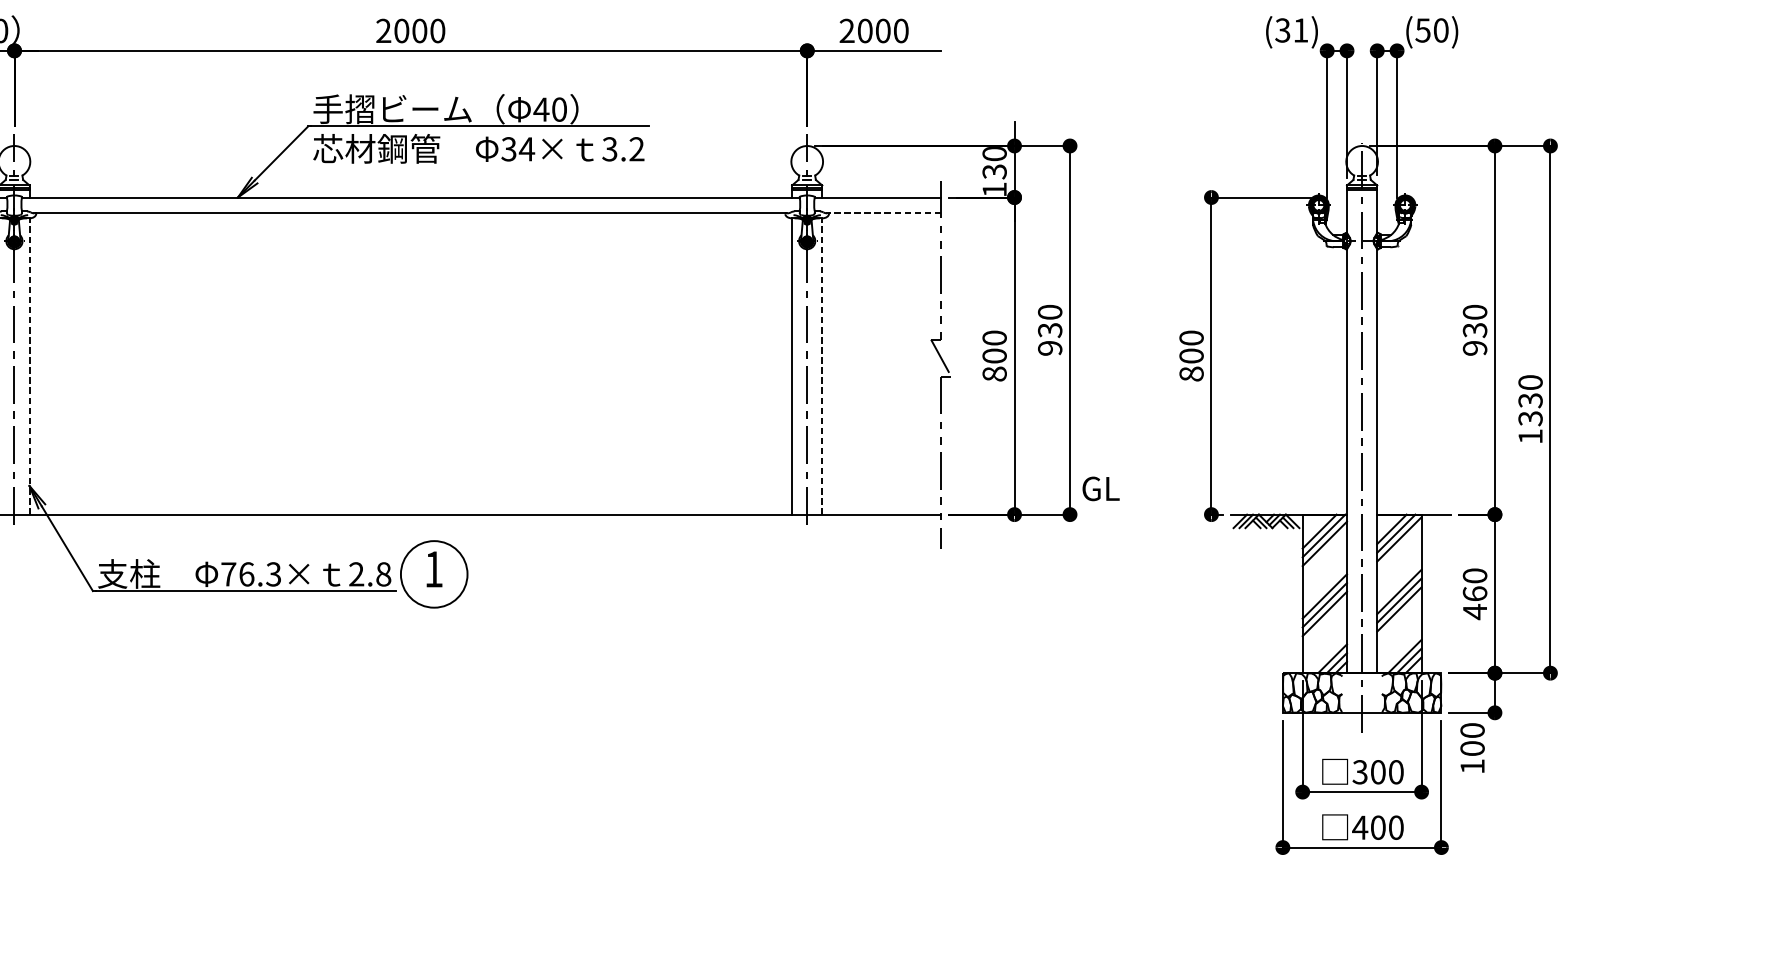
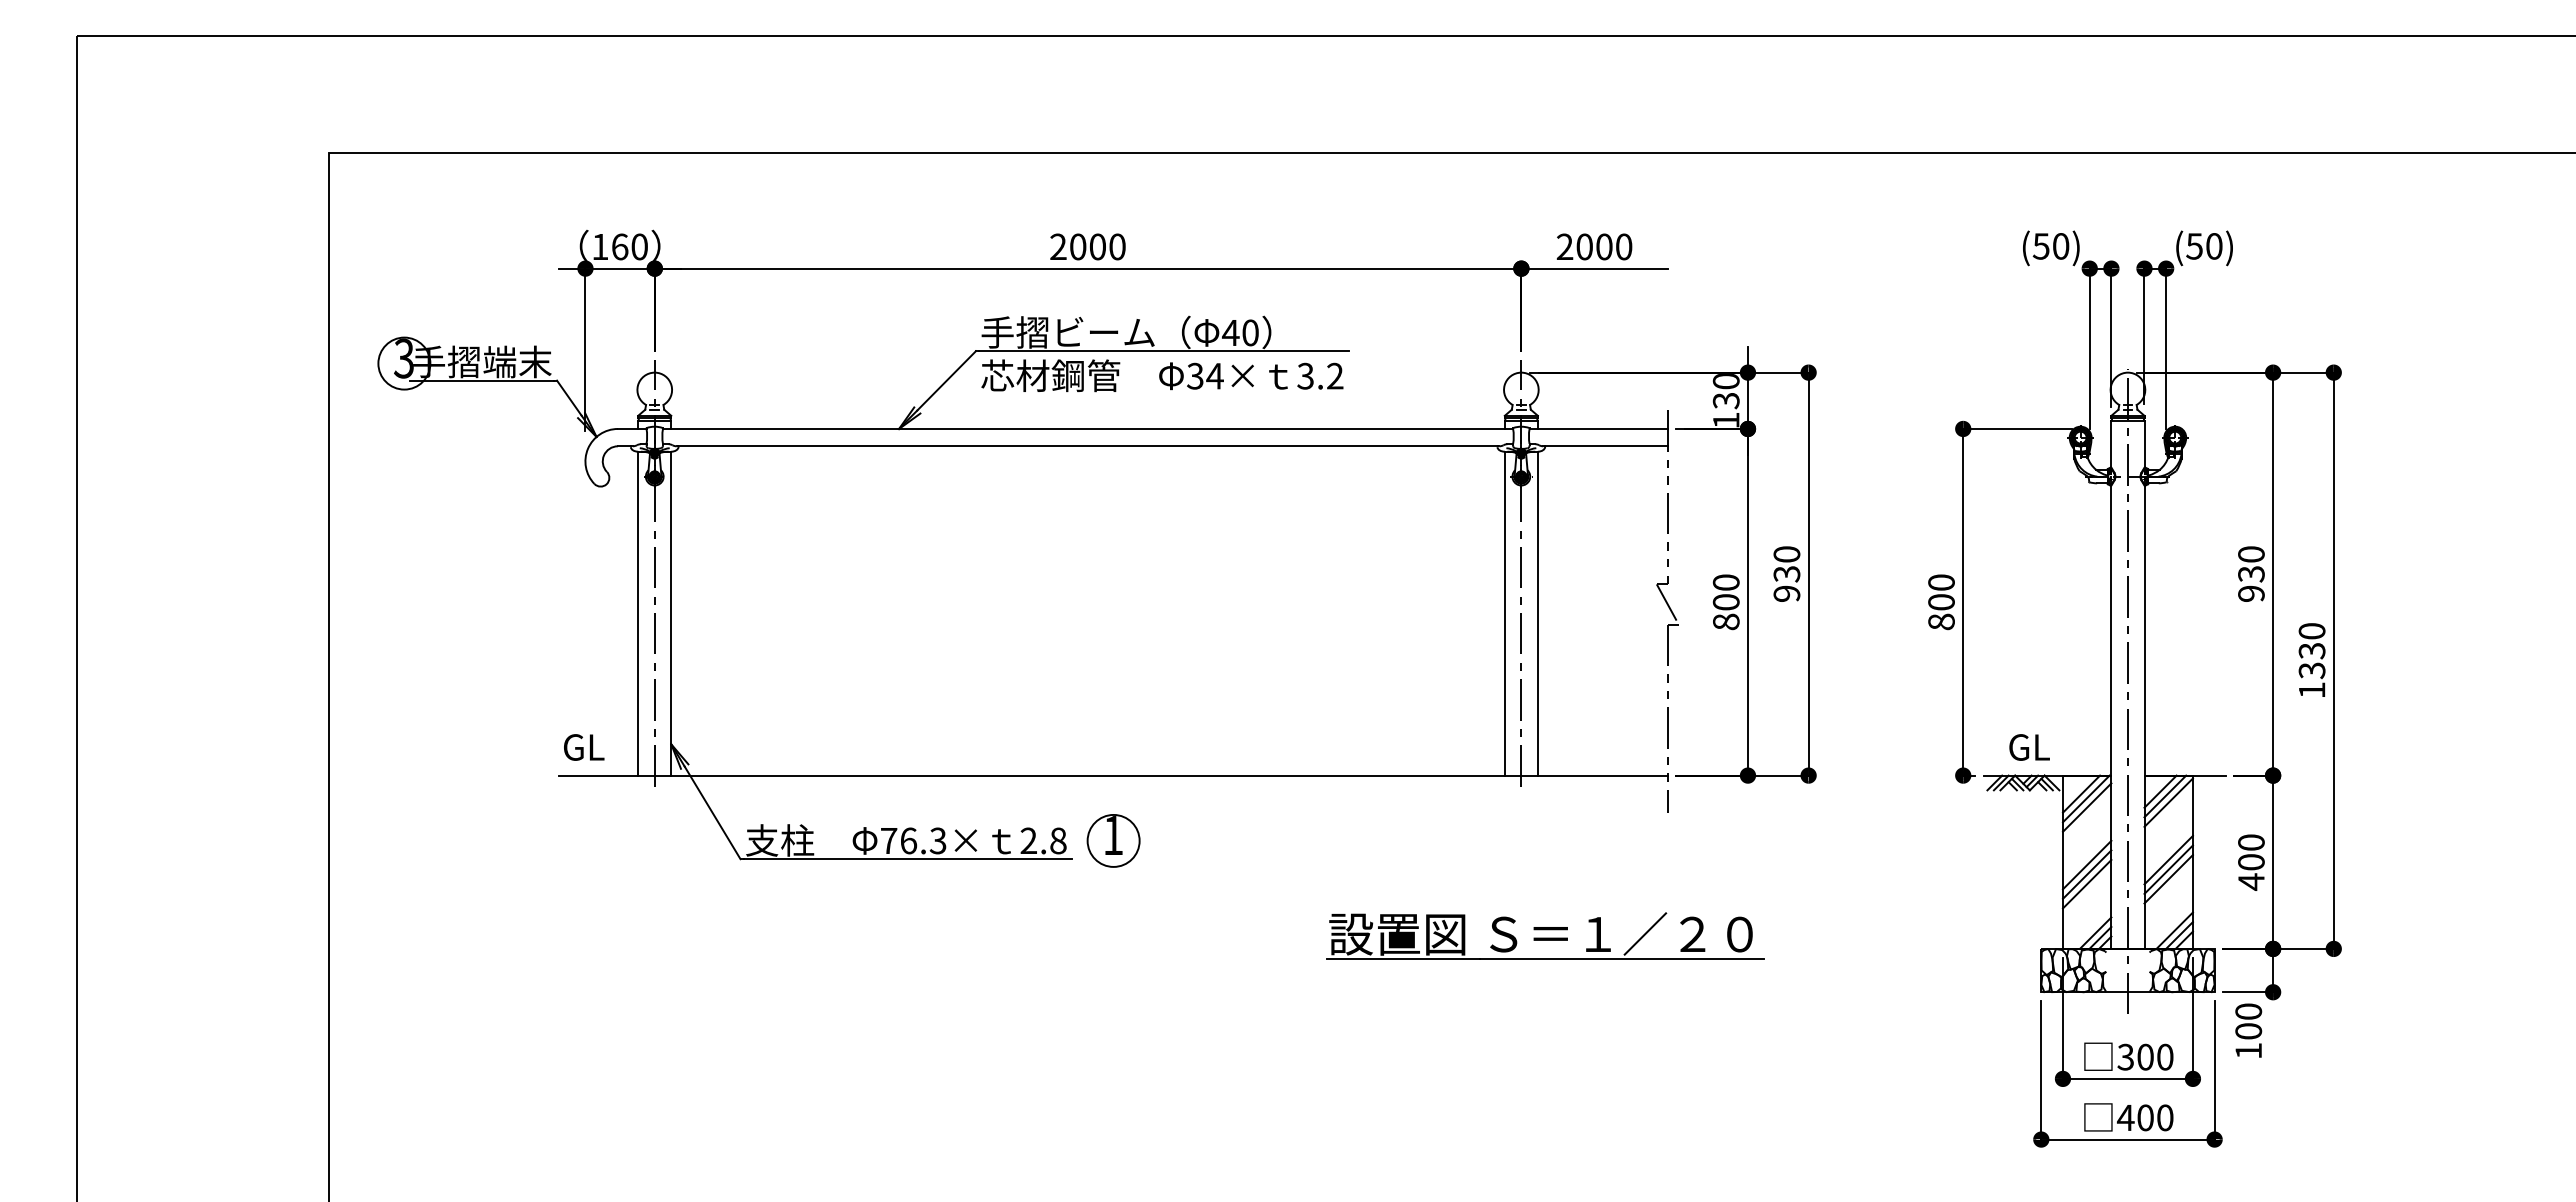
text: (1292, 30) -> (2051, 246), (31) -> (50)
line: (885, 213) -> (1606, 446), dashed -> solid
line: (29, 366) -> (671, 613), dashed -> solid
line: (821, 366) -> (1537, 613), dashed -> solid
text: (1101, 488) -> (2029, 747), moved
circle: (434, 573) -> (1113, 840), size x0.71
text: (1475, 594) -> (2251, 862), 460 -> 400
part: (829, 660) -> (1545, 935), added

